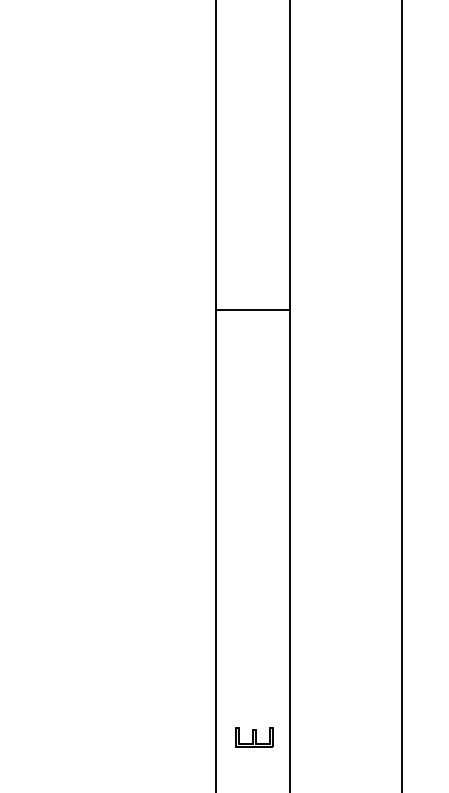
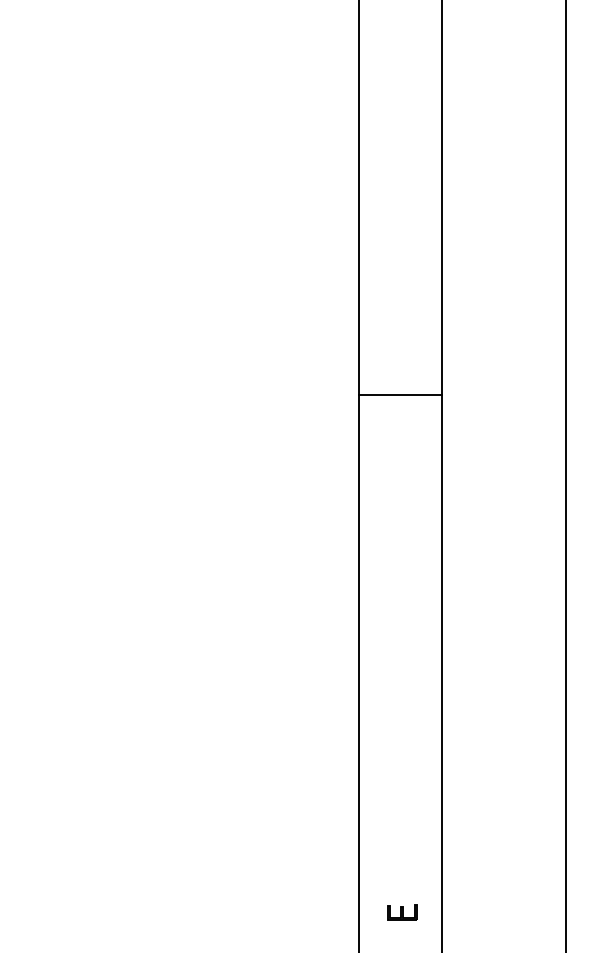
line: (252, 310) -> (400, 395), moved
part: (254, 737) -> (402, 912), size x0.7

